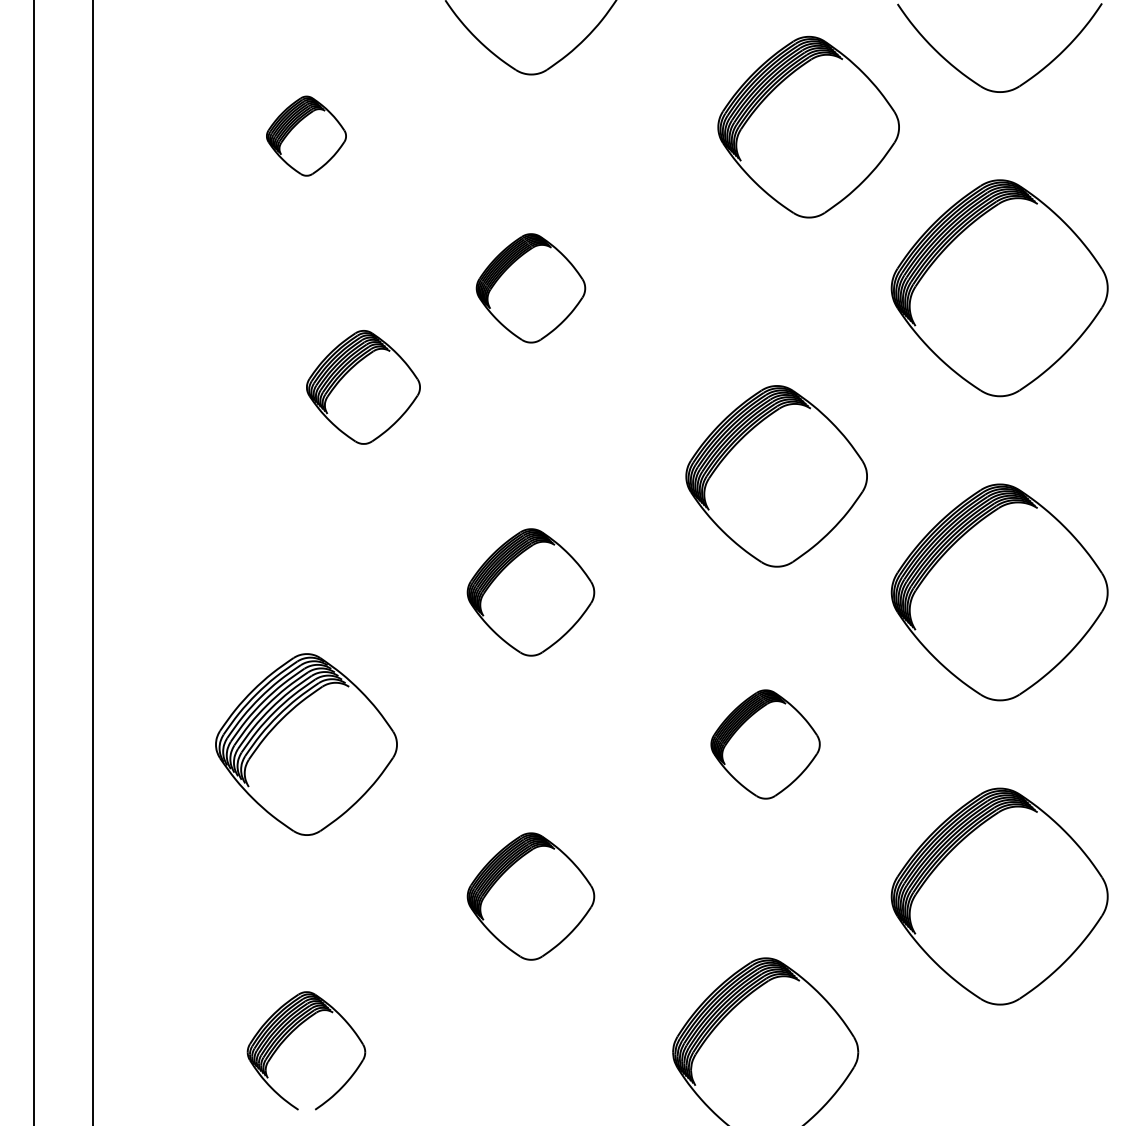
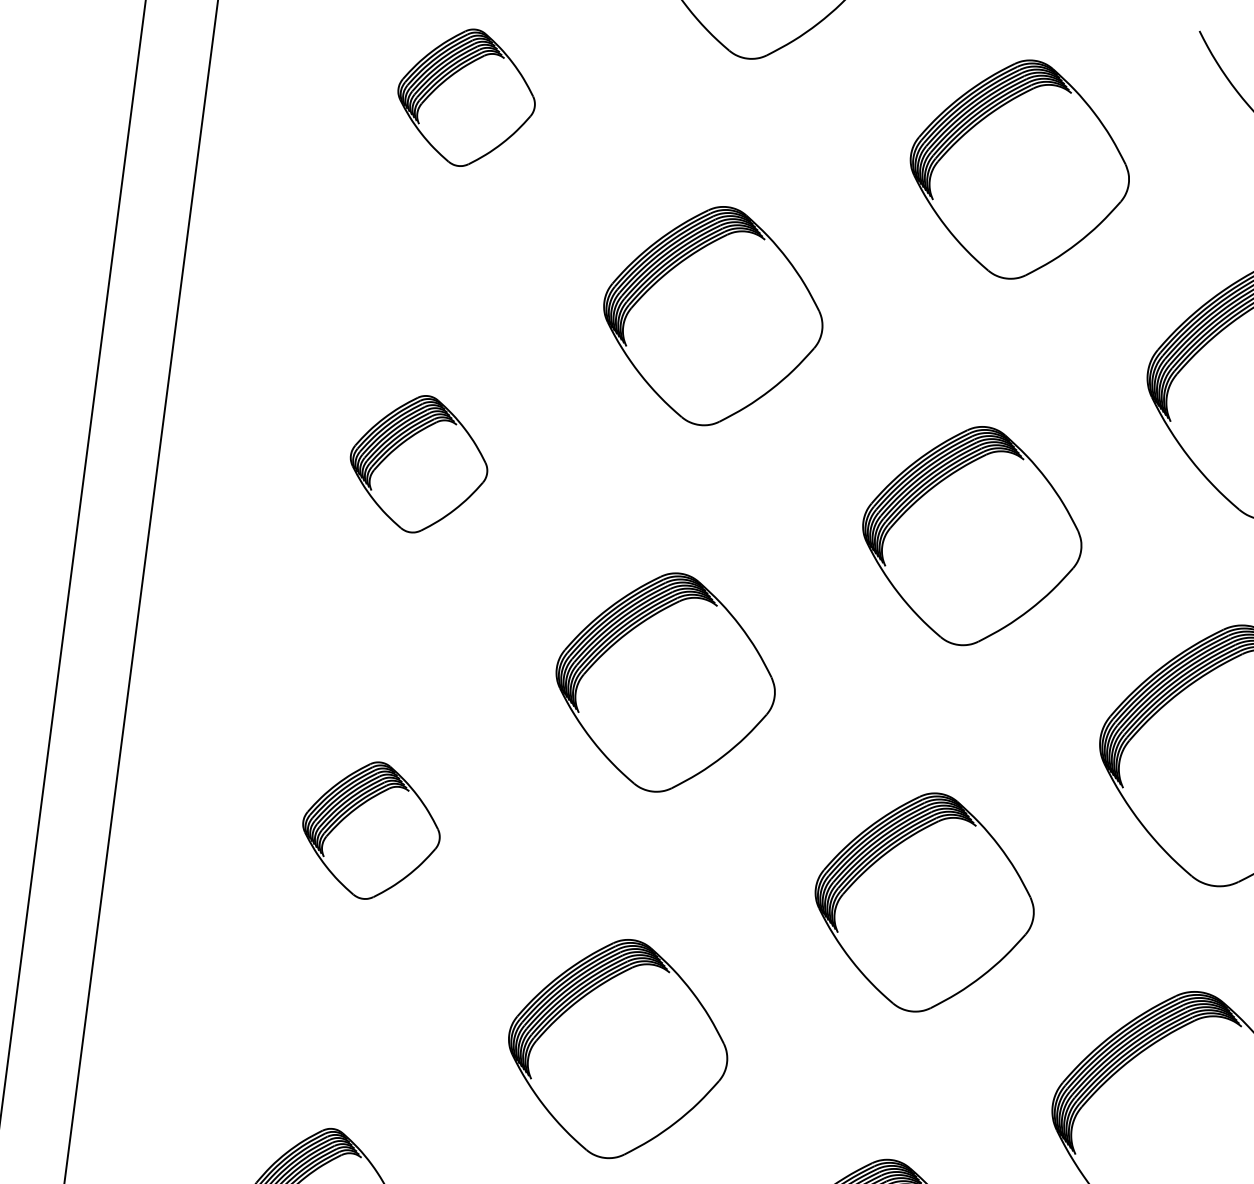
part: (808, 126) -> (1019, 168), moved
part: (306, 135) -> (466, 96), size x1.43
part: (530, 288) -> (712, 316), size x1.67
part: (363, 387) -> (419, 464), moved
part: (776, 476) -> (972, 536), moved
part: (530, 592) -> (665, 682), size x1.43
part: (306, 744) -> (371, 830), size x0.62
part: (765, 744) -> (924, 902), size x1.67
part: (530, 896) -> (617, 1048), size x1.43

